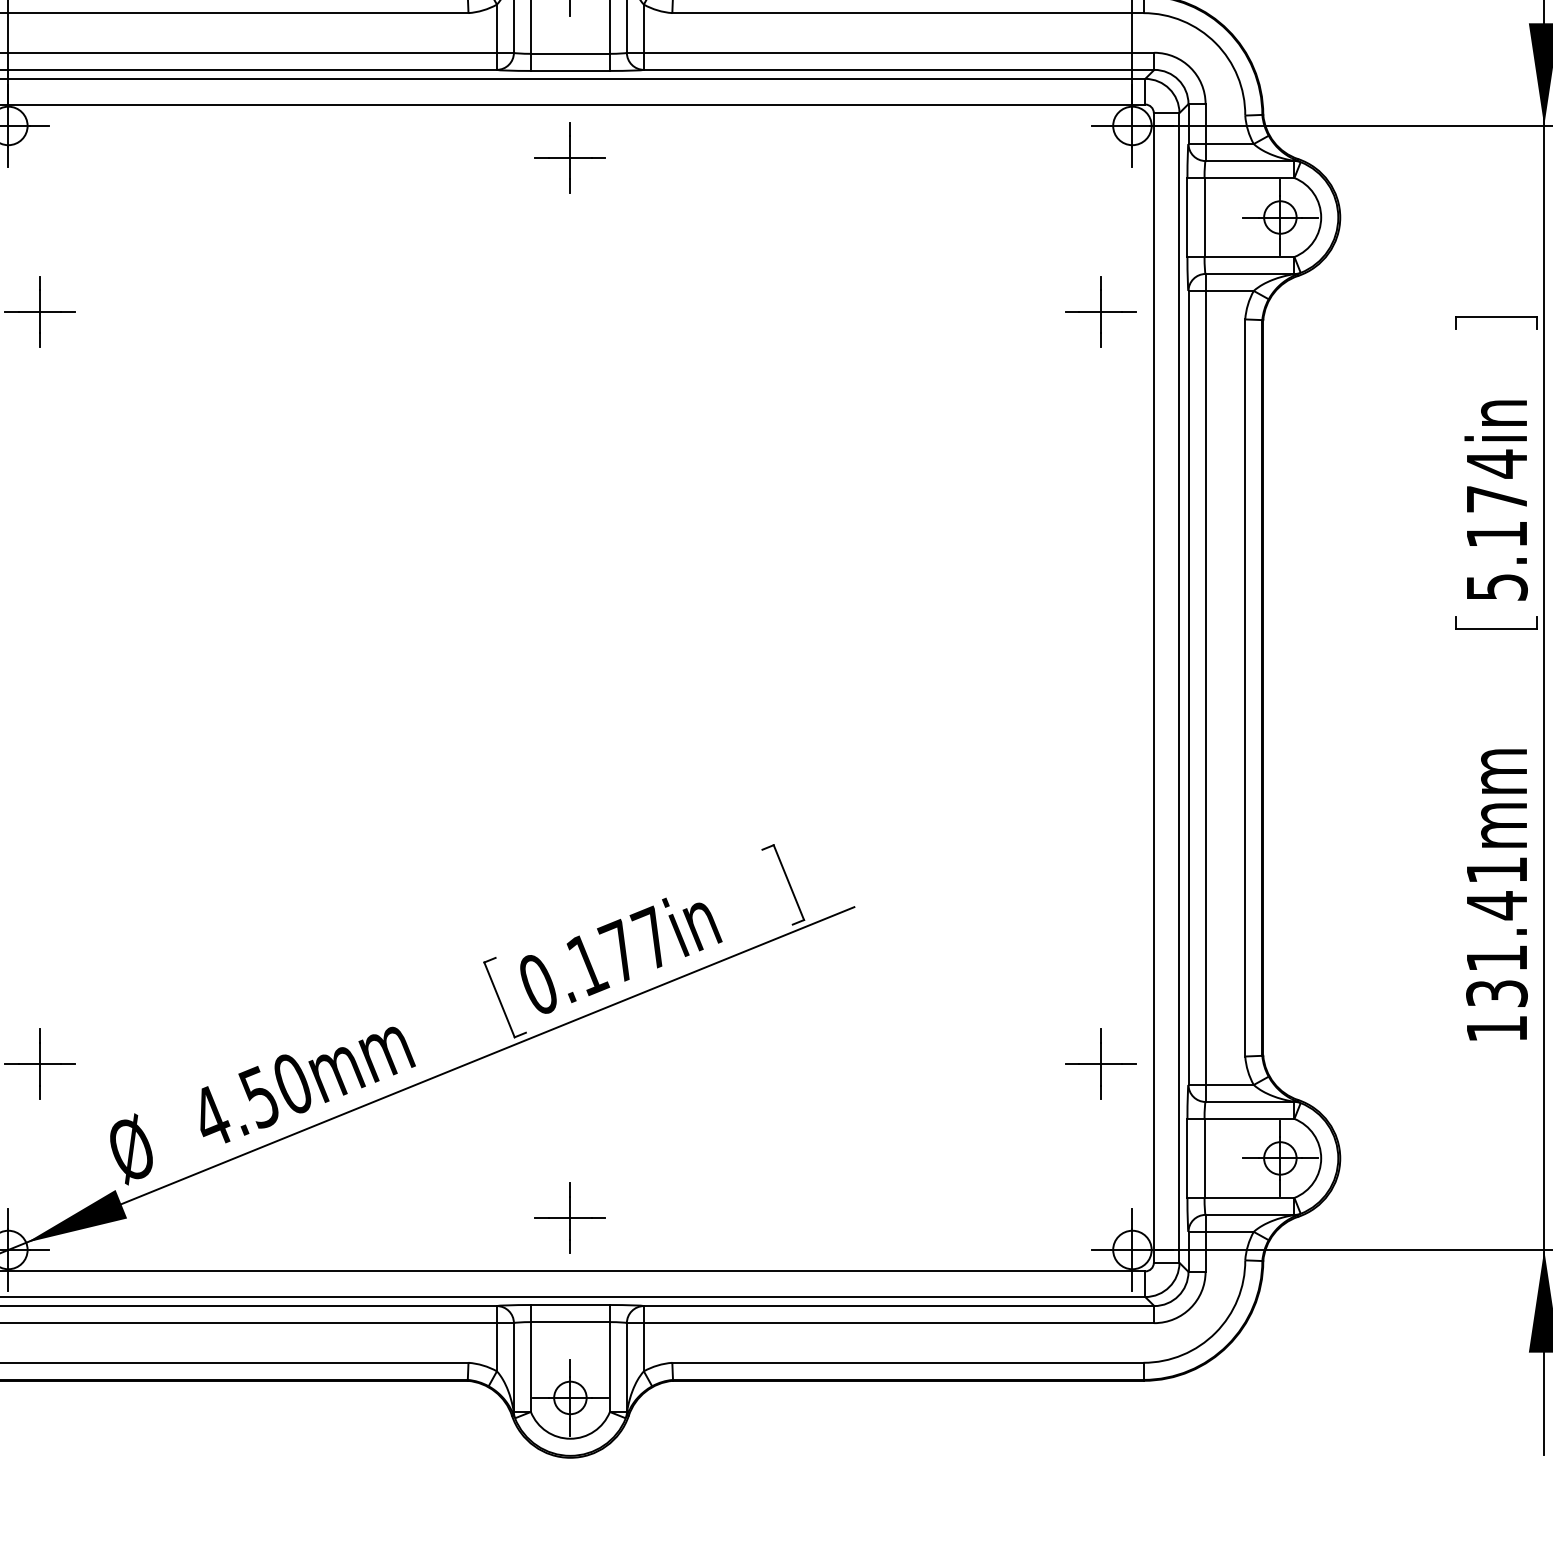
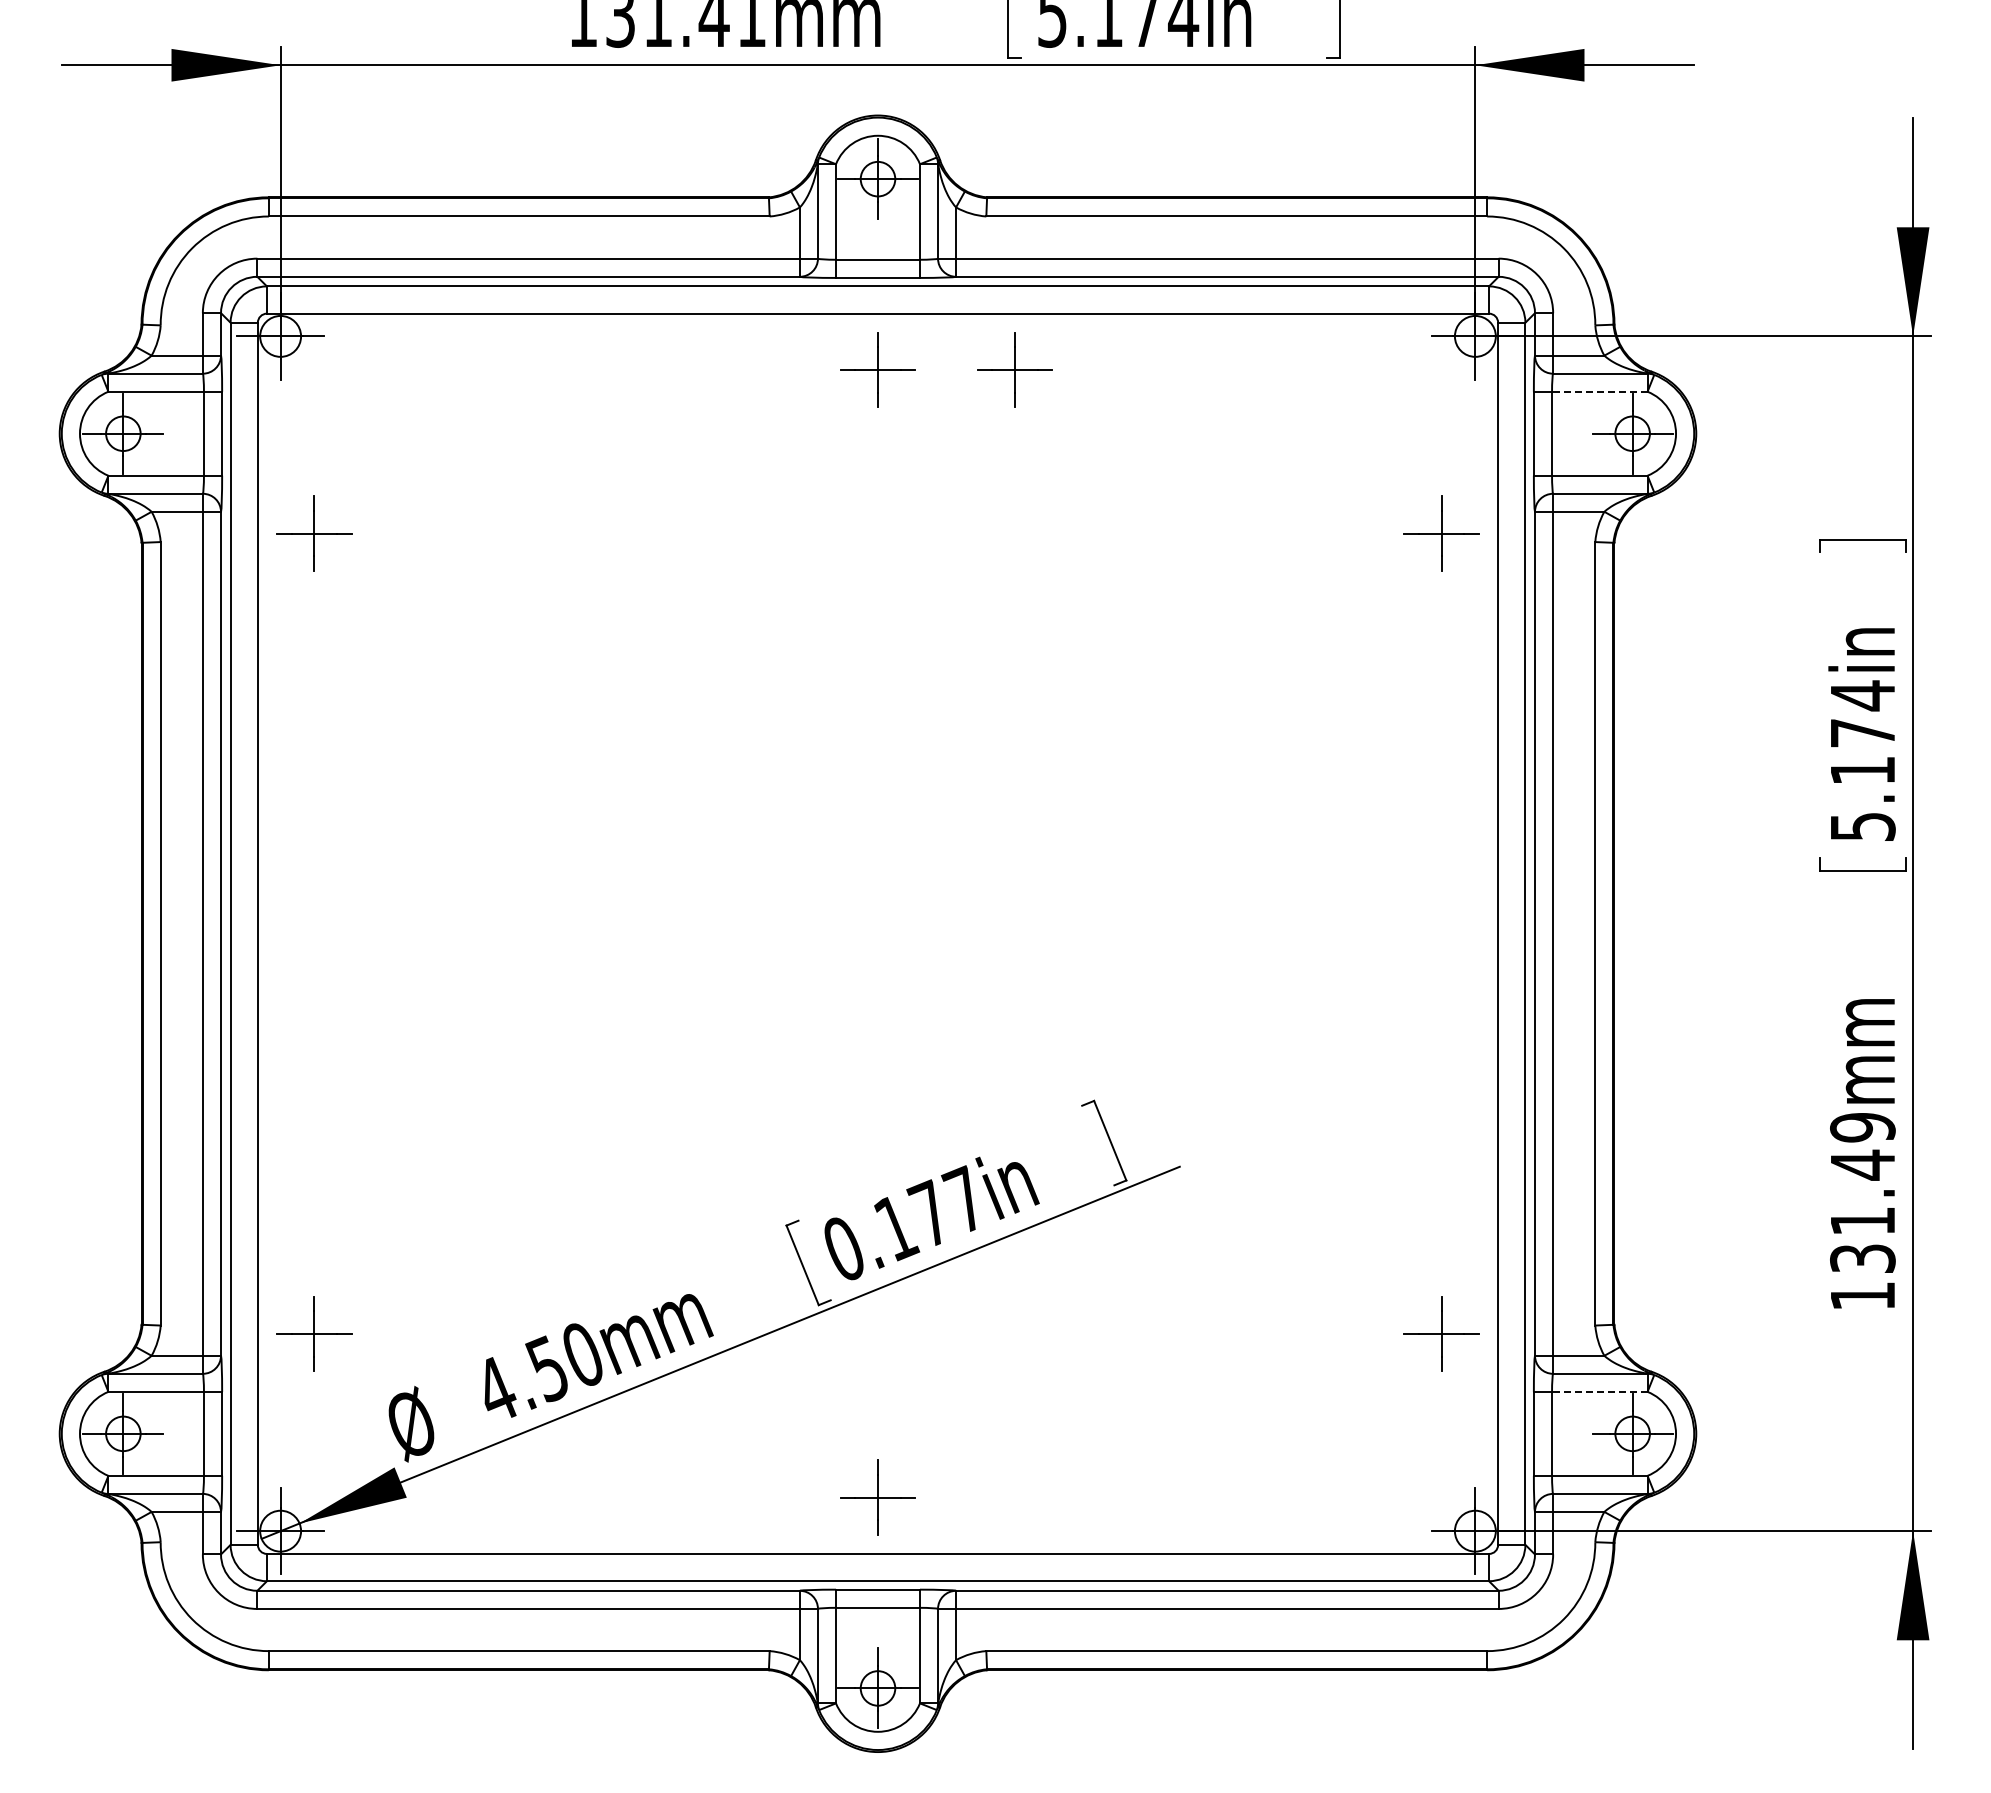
part: (698, 157) -> (1014, 369), added
line: (1249, 177) -> (1599, 391), solid -> dashed
text: (1496, 870) -> (1862, 1127), 131.41mm -> 131.49mm
line: (1249, 1118) -> (1599, 1391), solid -> dashed

